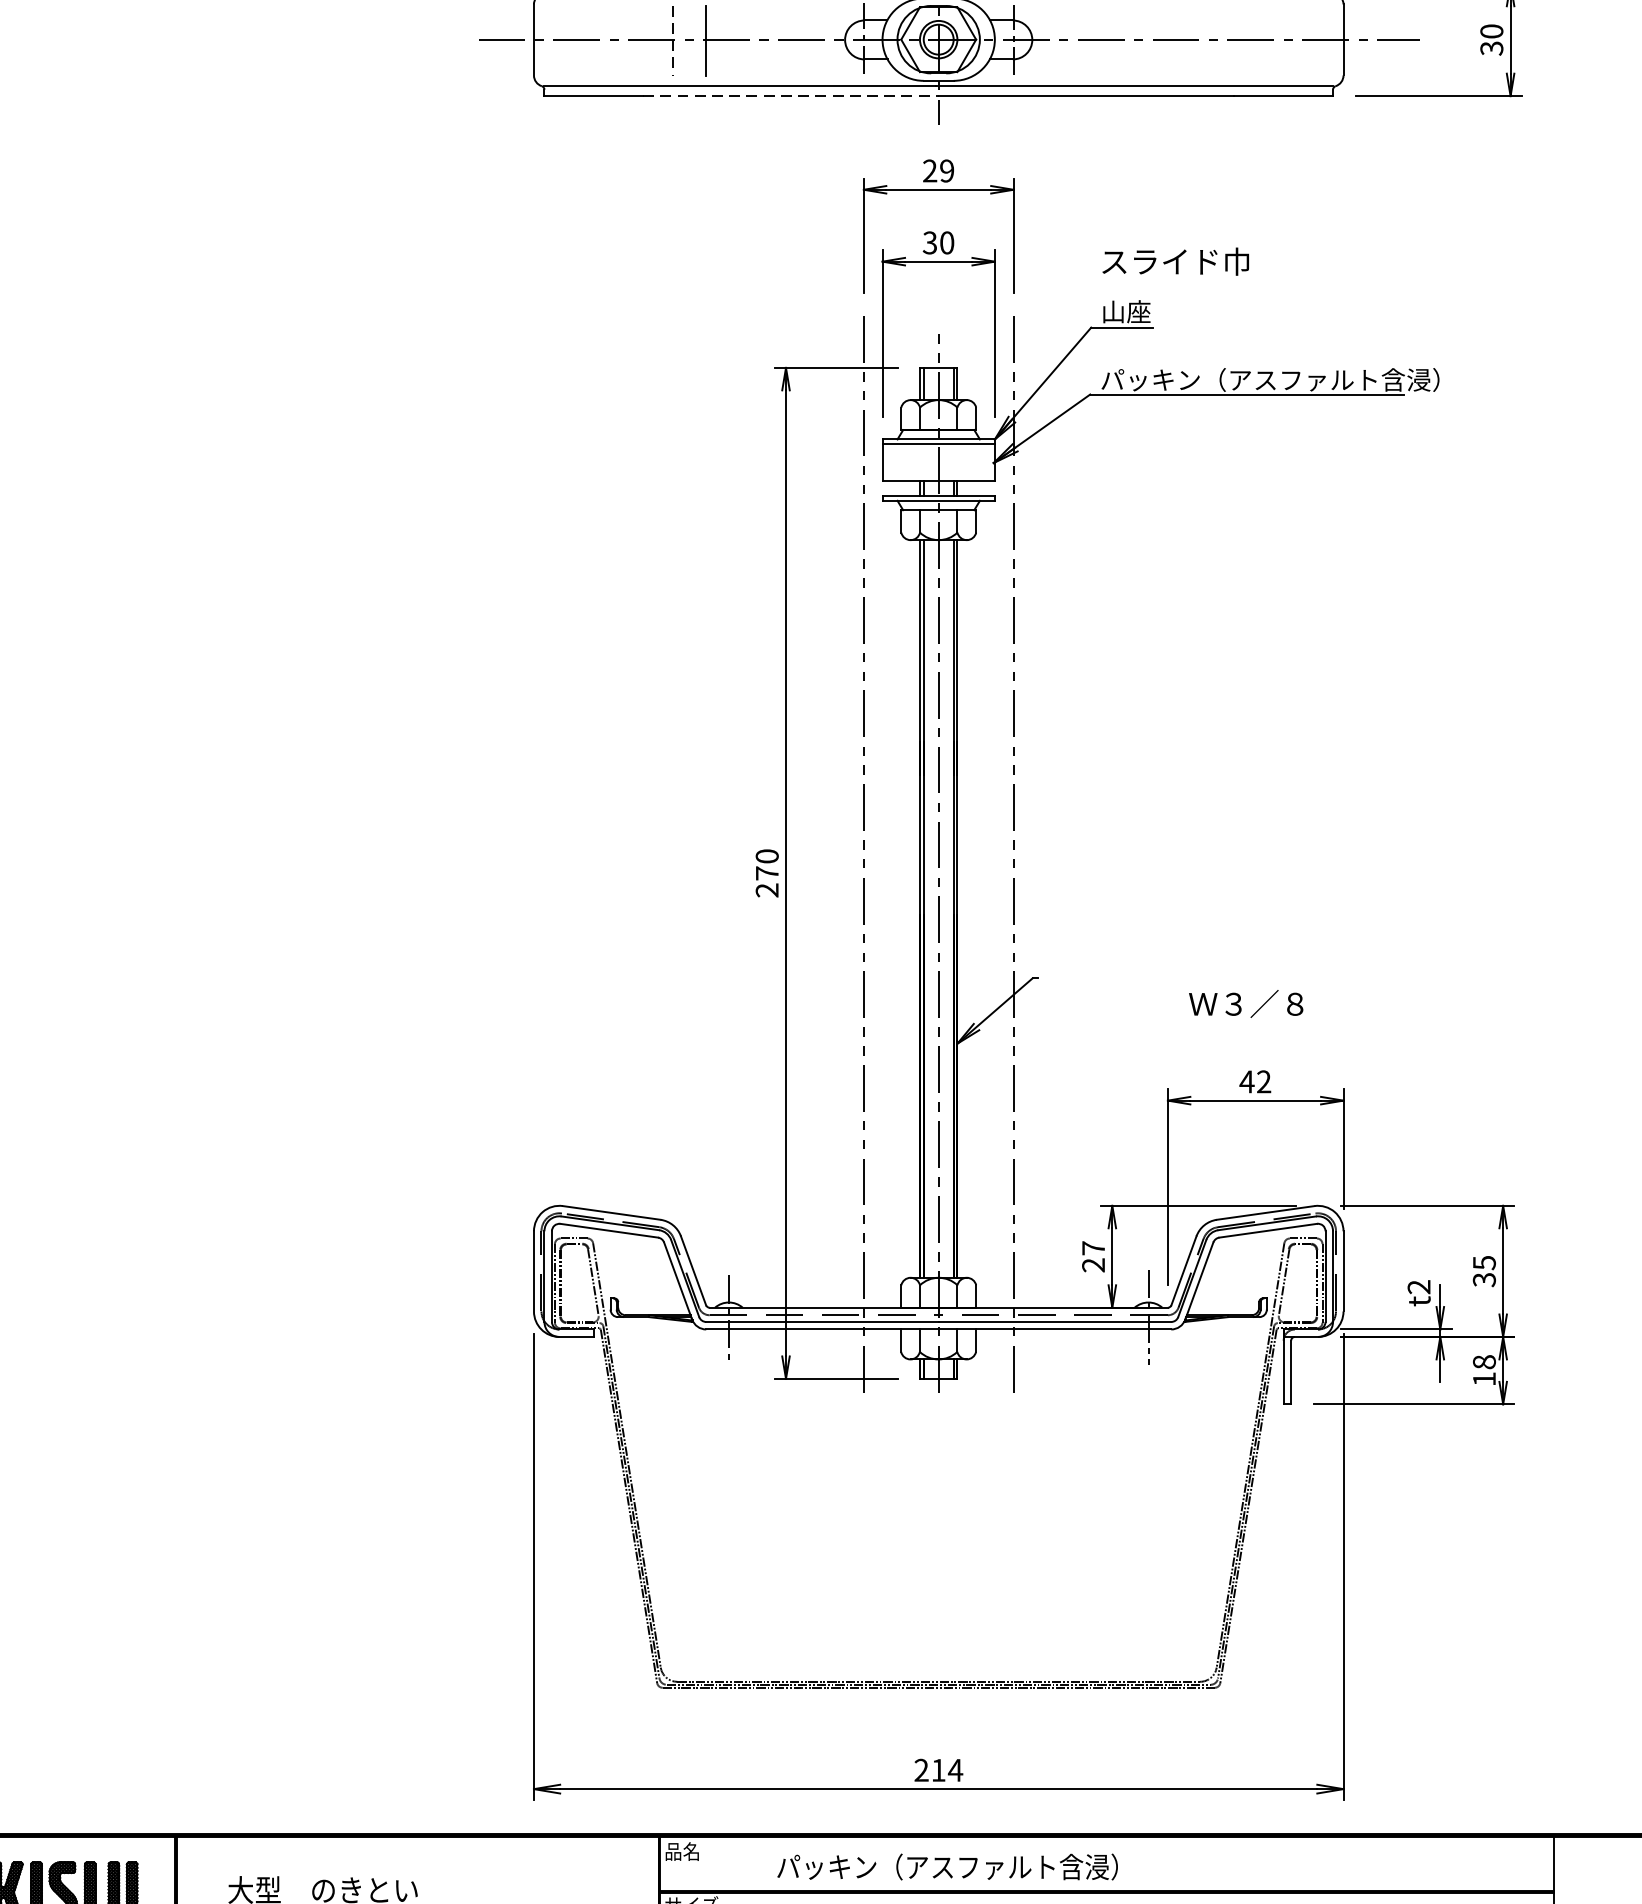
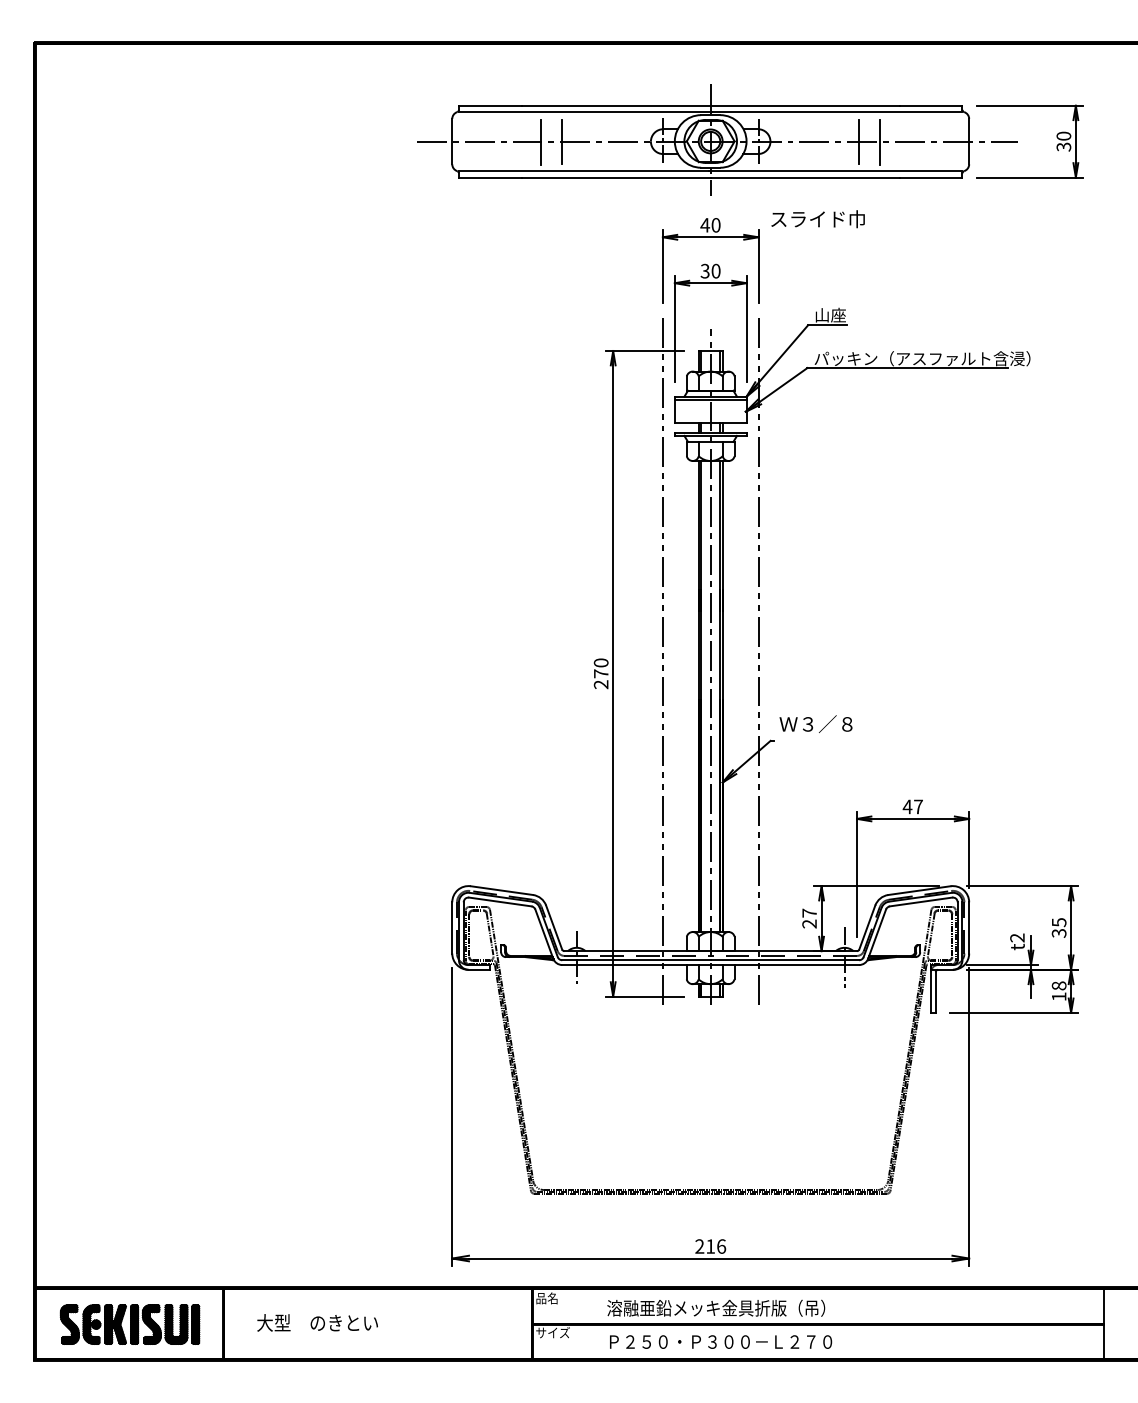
line: (1204, 39) -> (880, 141), added
line: (673, 41) -> (541, 142), dashed -> solid
line: (1171, 41) -> (859, 142), added
line: (791, 96) -> (616, 177), dashed -> solid
text: (938, 171) -> (710, 225), 29 -> 40
text: (1174, 262) -> (817, 219), moved
text: (1245, 1002) -> (815, 723), moved
text: (1264, 1081) -> (918, 806), 42 -> 47
text: (955, 1770) -> (721, 1246), 214 -> 216
text: (943, 1865) -> (713, 1307), パッキン（アスファルト含浸） -> 溶融亜鉛メッキ金具折版（吊）

